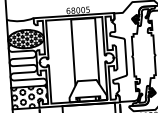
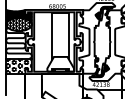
hatch: (24, 29) -> (18, 17), added

